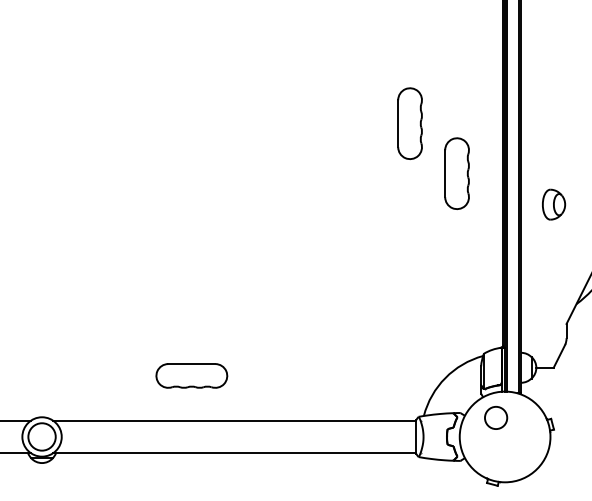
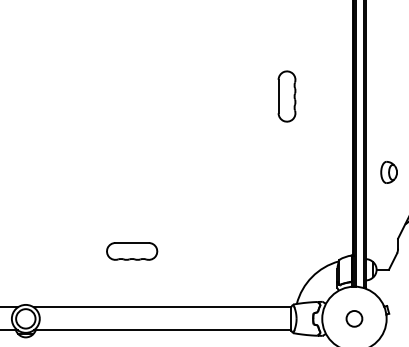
part: (456, 173) -> (319, 131), removed
part: (554, 204) -> (389, 172), moved
part: (191, 375) -> (131, 251), moved
circle: (496, 417) -> (354, 318), moved

